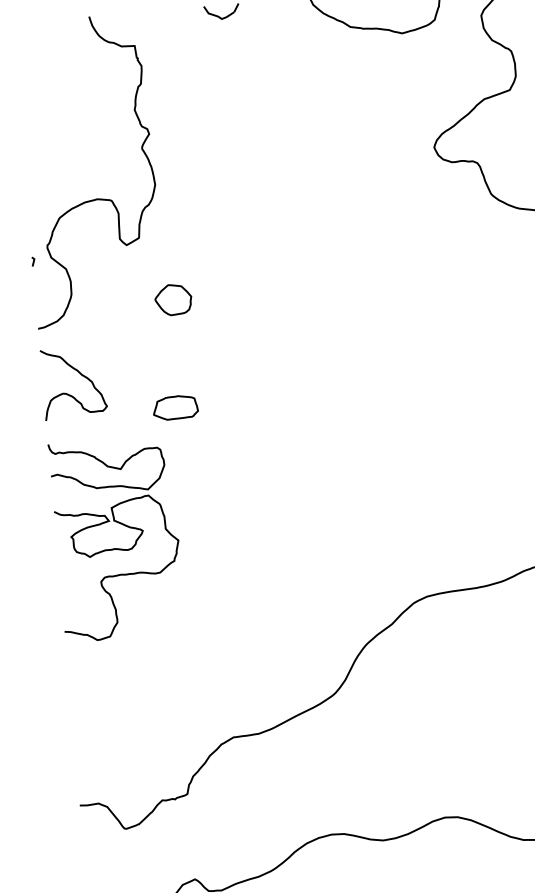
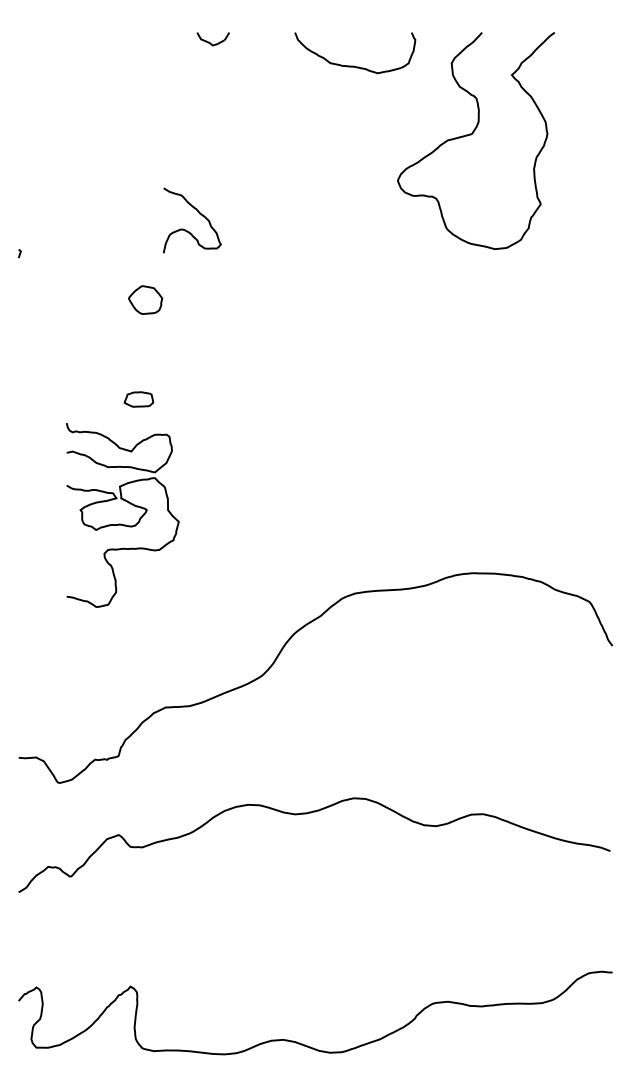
curve: (94, 198) -> (81, 200), removed
curve: (79, 374) -> (198, 213), moved
part: (175, 407) -> (138, 399), size x0.7
part: (116, 547) -> (121, 523), moved

